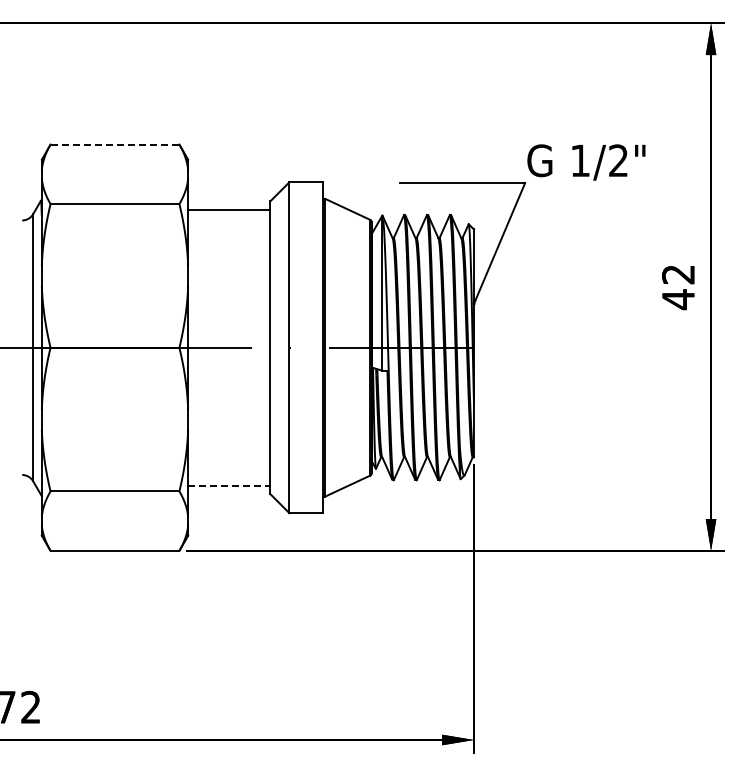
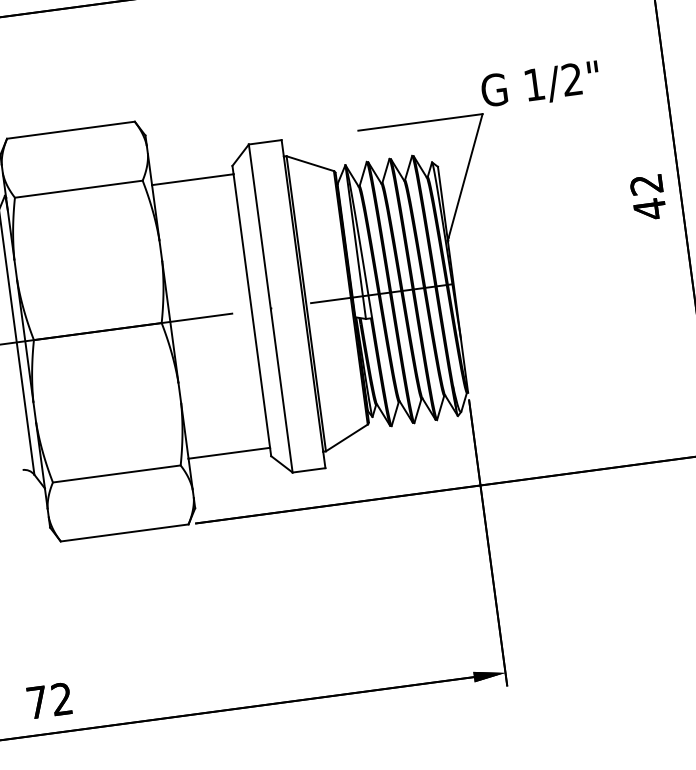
line: (114, 144) -> (70, 130), dashed -> solid
line: (229, 485) -> (229, 453), dashed -> solid

